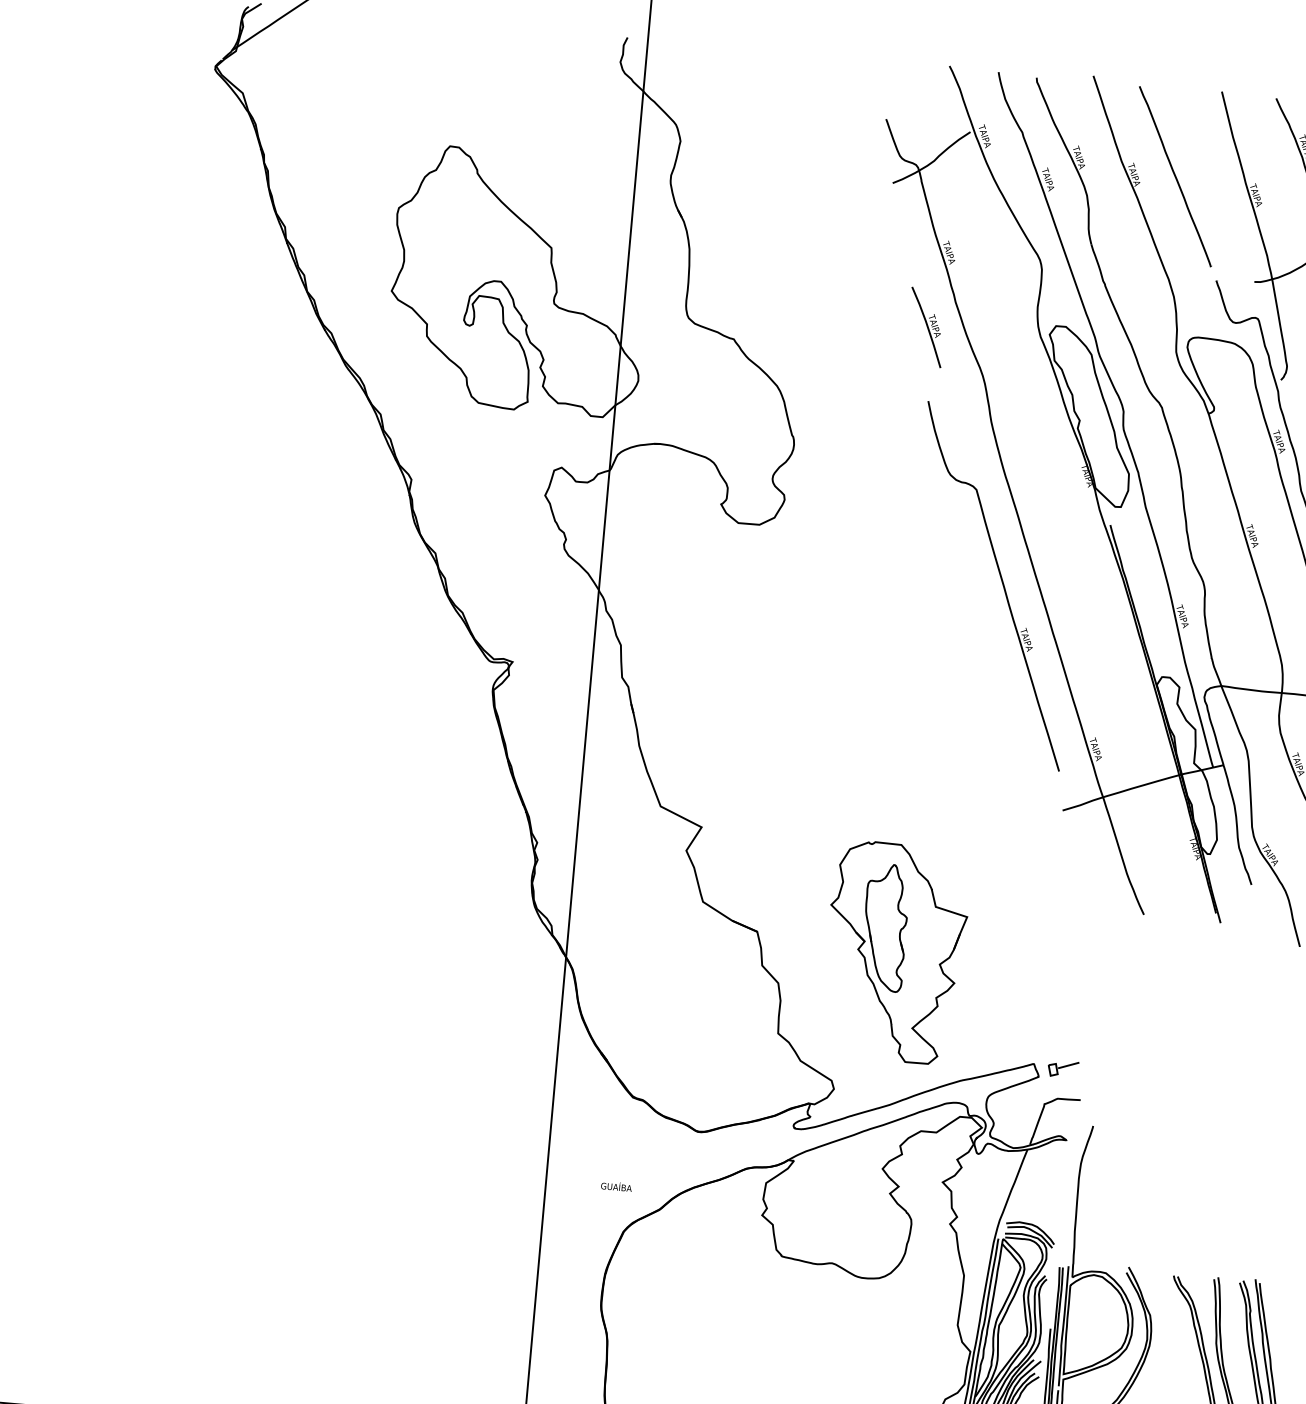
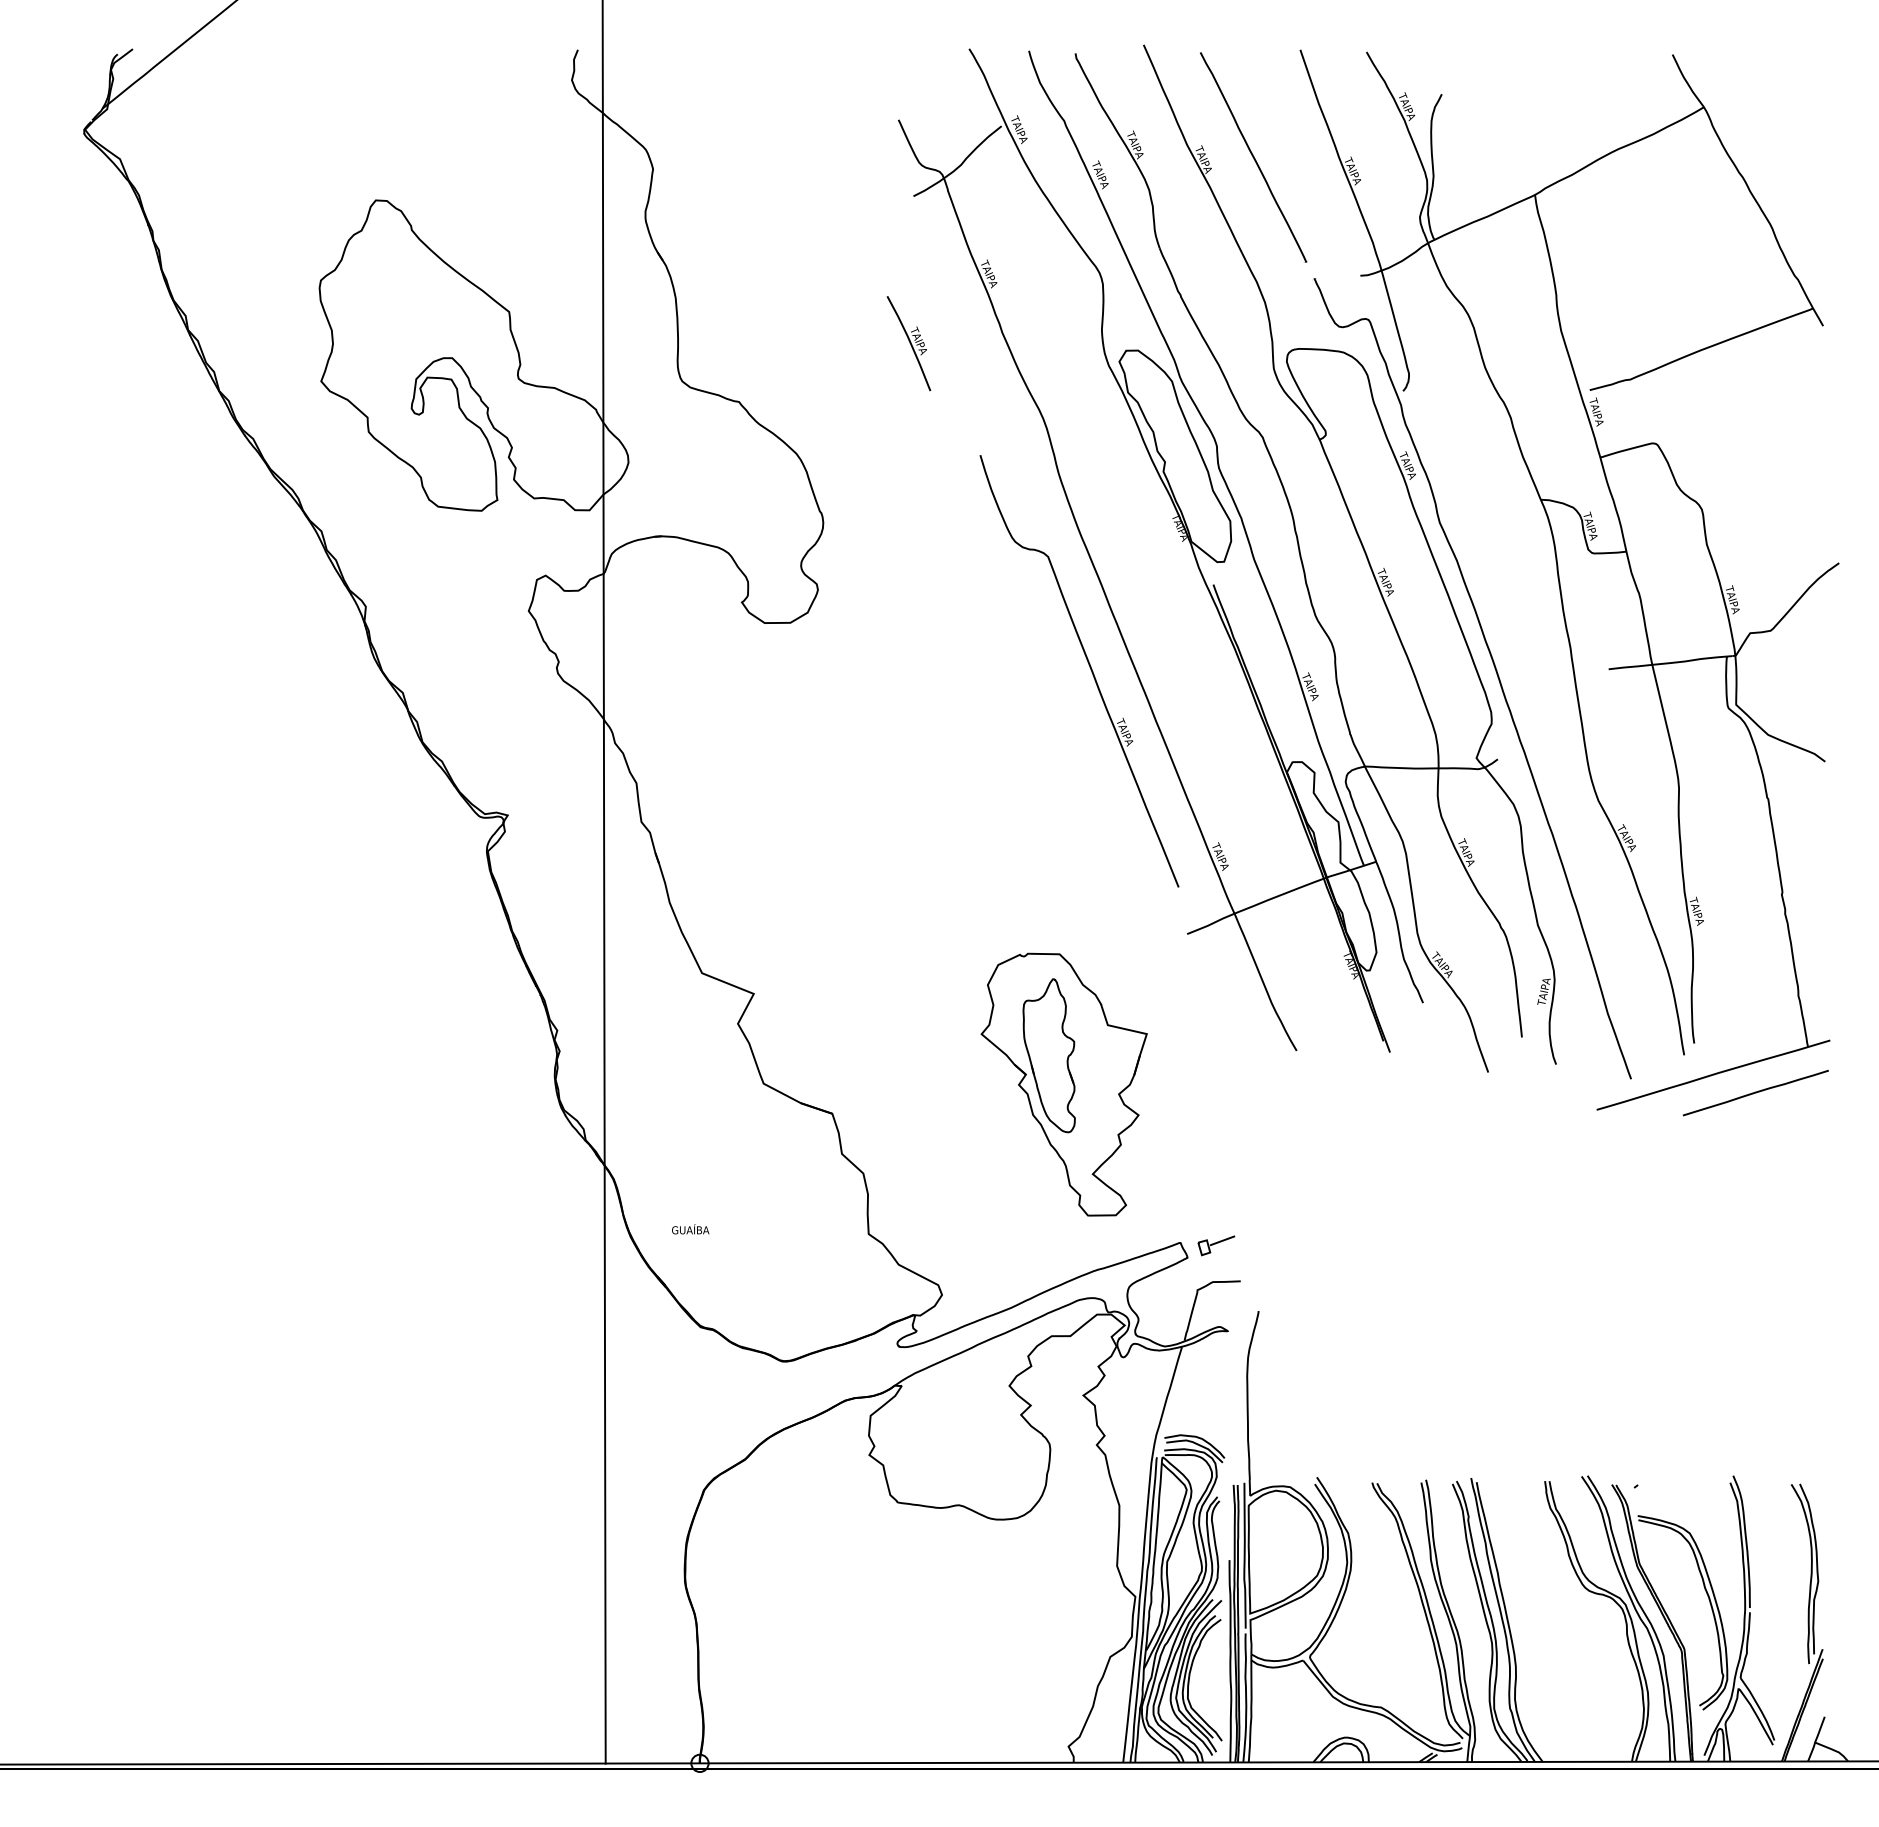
part: (926, 327) -> (908, 343), moved
part: (894, 952) -> (1063, 1084), moved
text: (616, 1186) -> (690, 1229), moved

